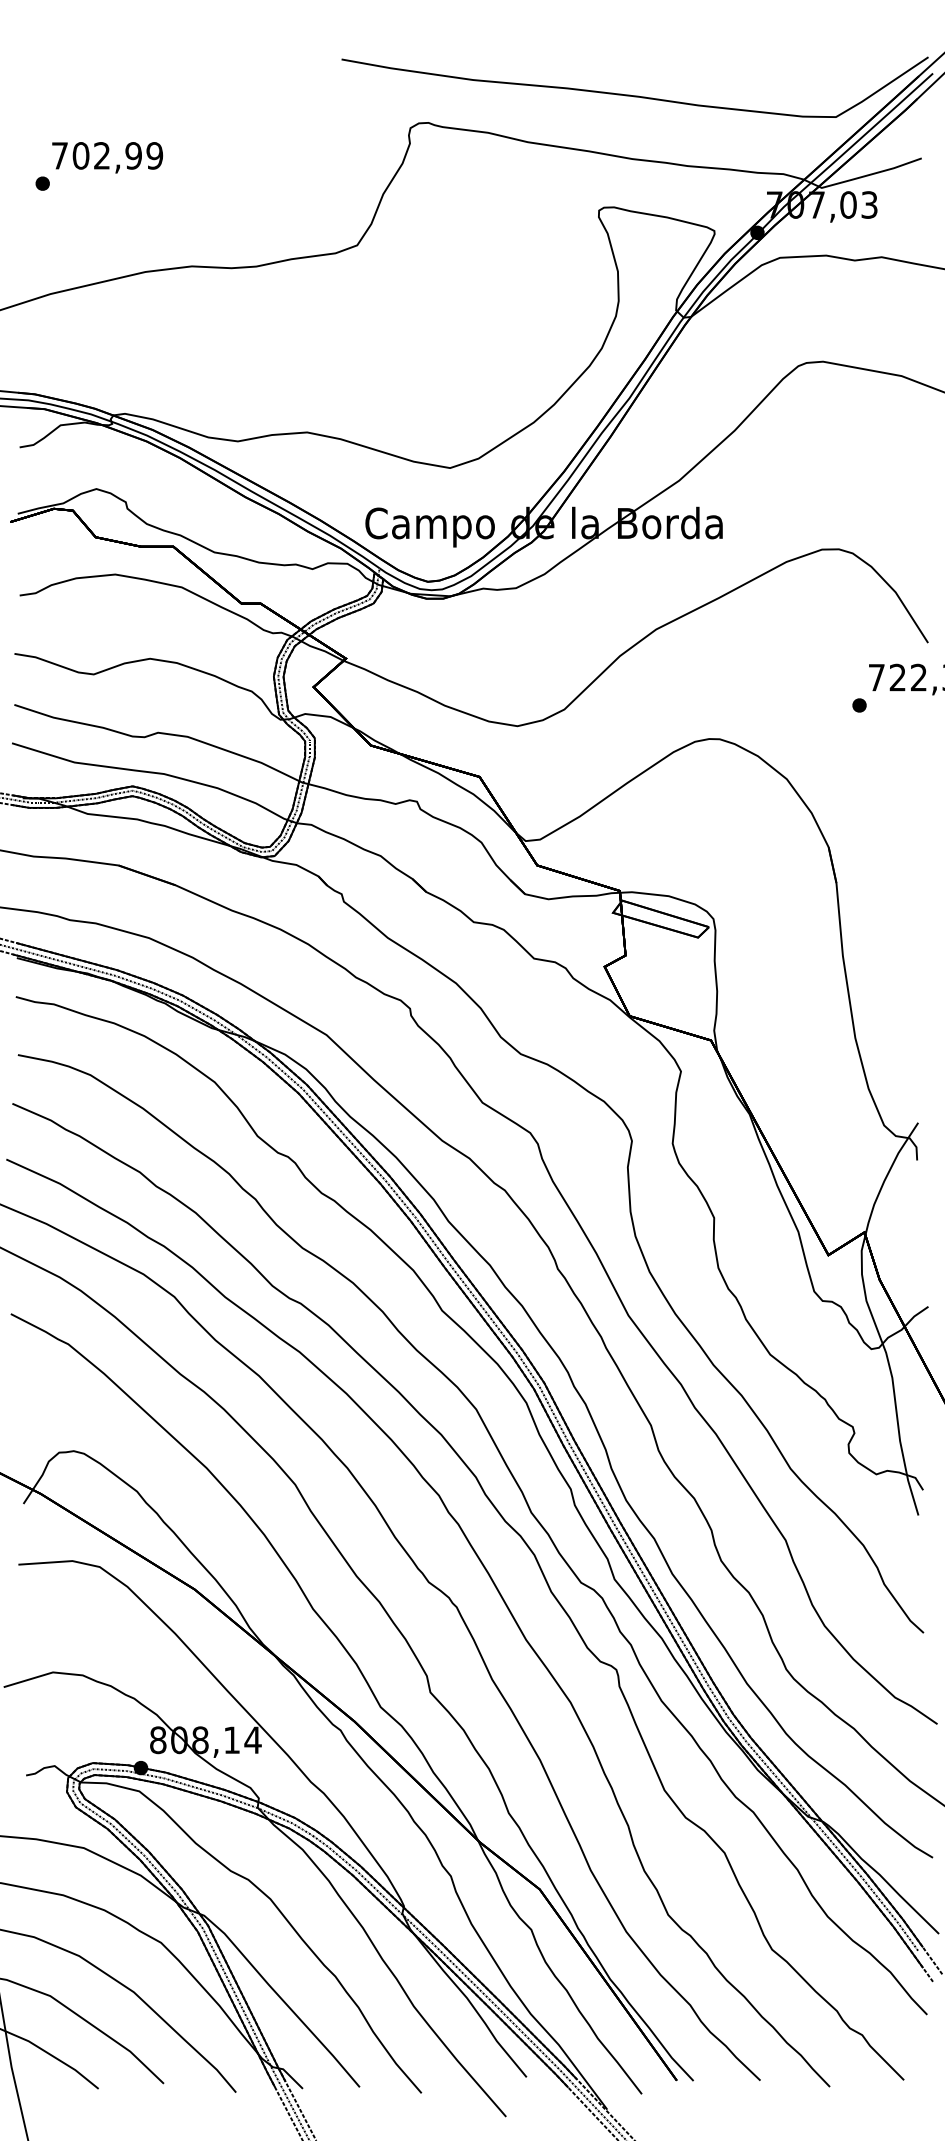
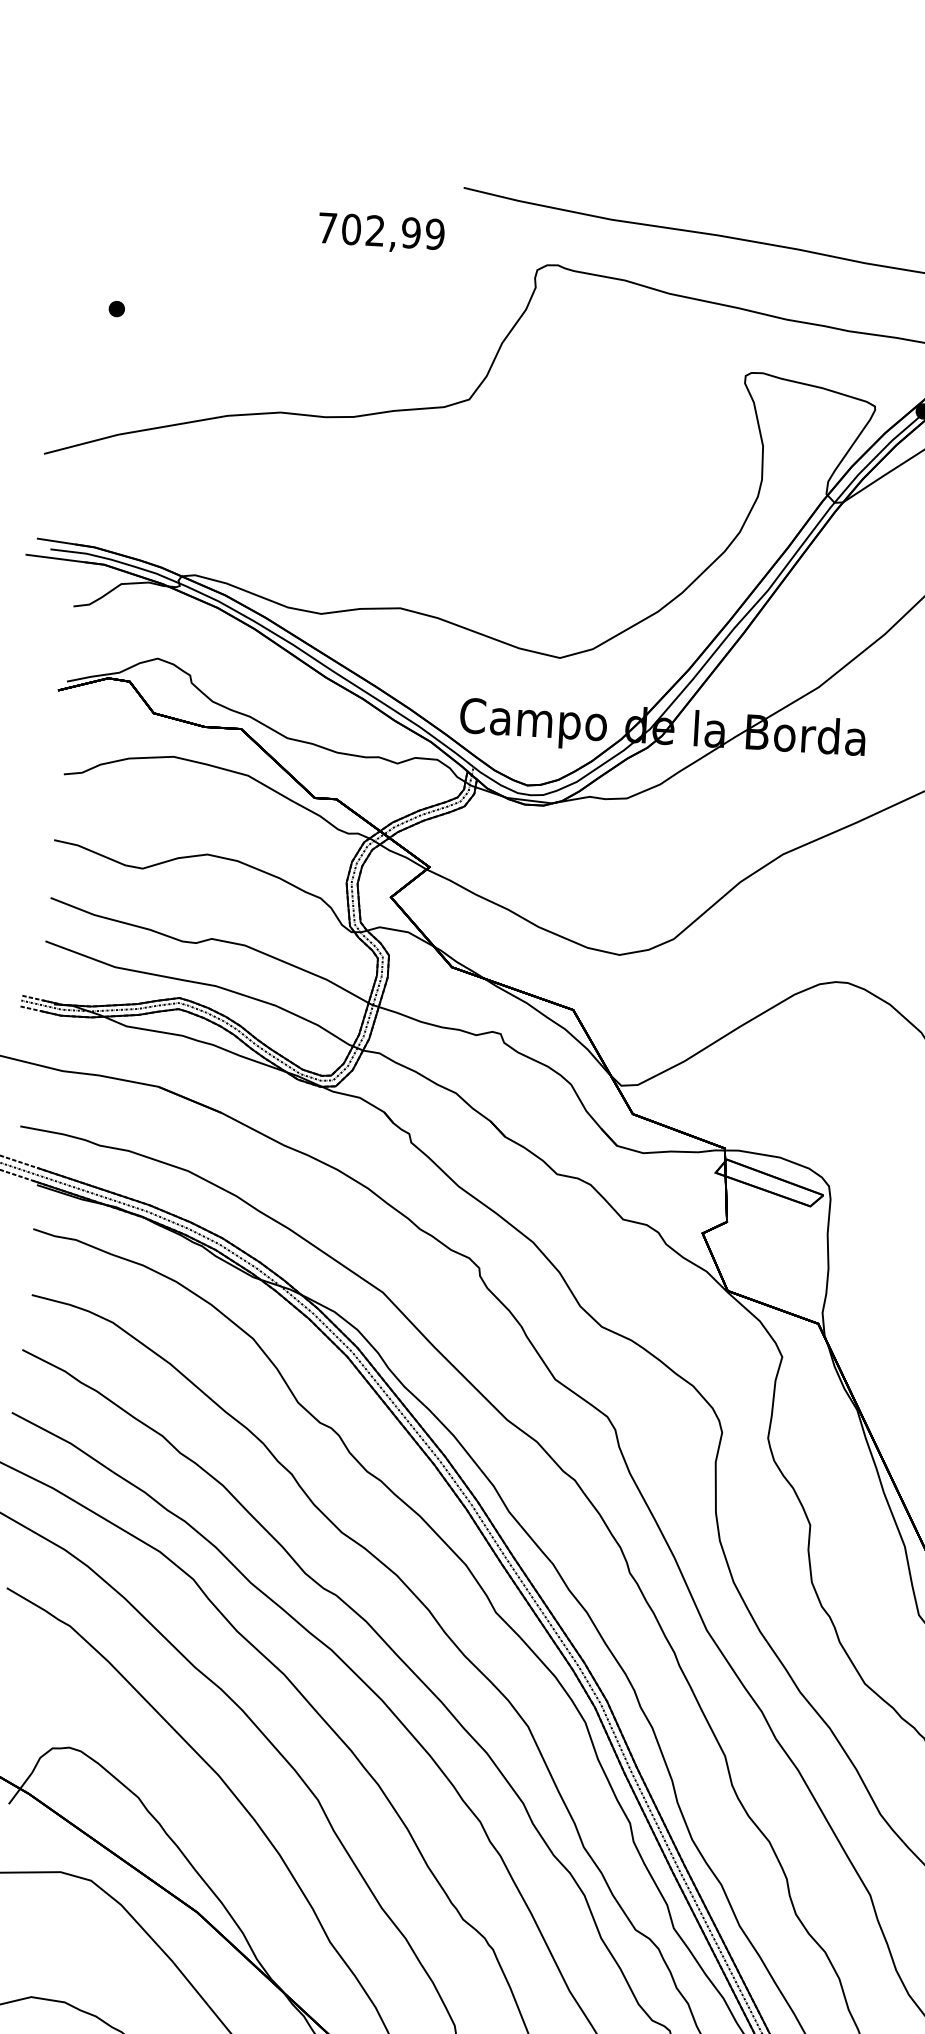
text: (107, 157) -> (381, 233), moved

